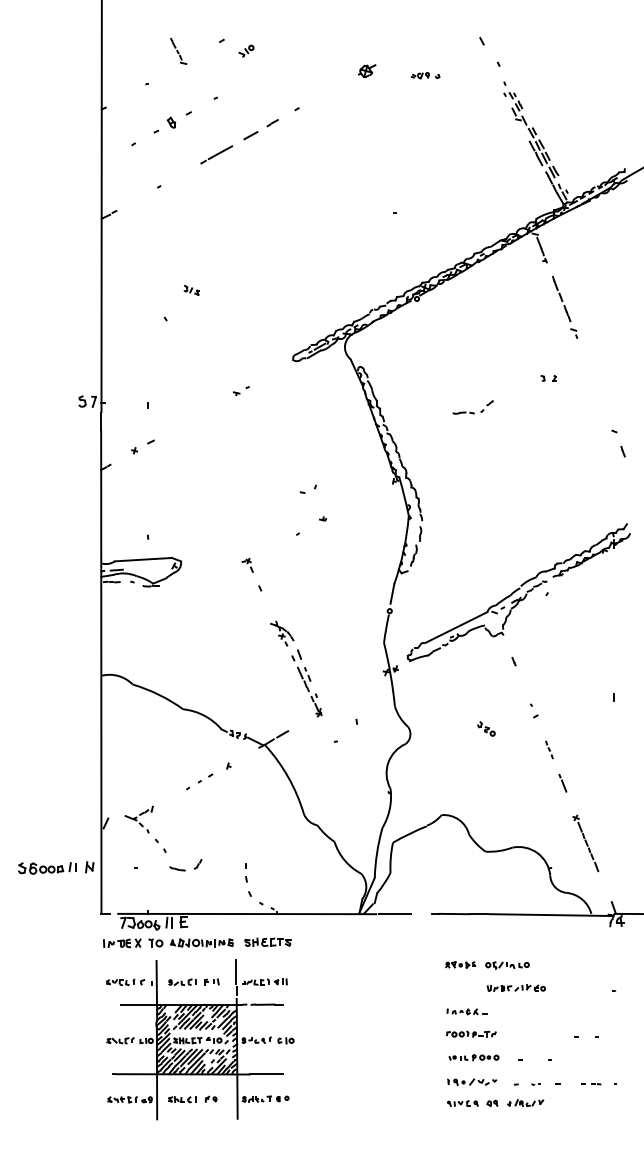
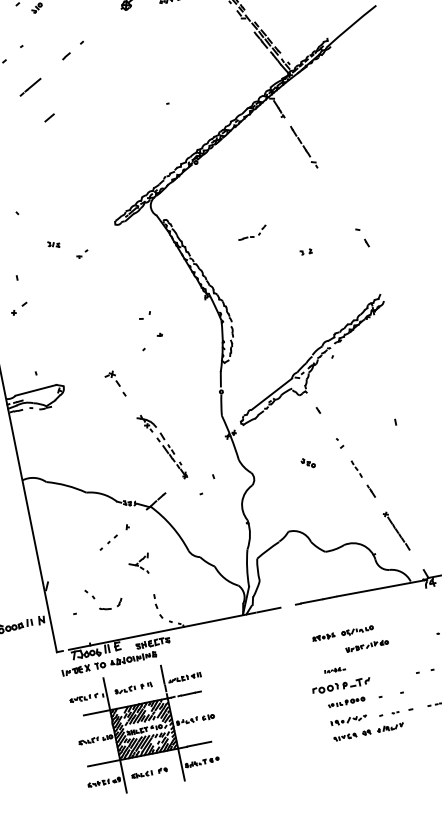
line: (250, 135) -> (49, 117), moved
part: (191, 289) -> (53, 243), moved
part: (548, 377) -> (305, 251), moved
part: (247, 564) -> (111, 378), size x1.6
part: (549, 749) -> (356, 468), size x1.4
part: (138, 819) -> (139, 564), moved
part: (267, 941) -> (152, 642), moved
part: (466, 1011) -> (334, 670), size x0.7
part: (471, 1033) -> (341, 685), size x1.6

